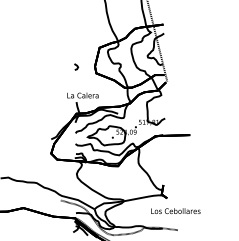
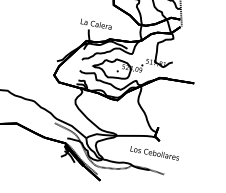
text: (175, 210) -> (154, 152), moved

